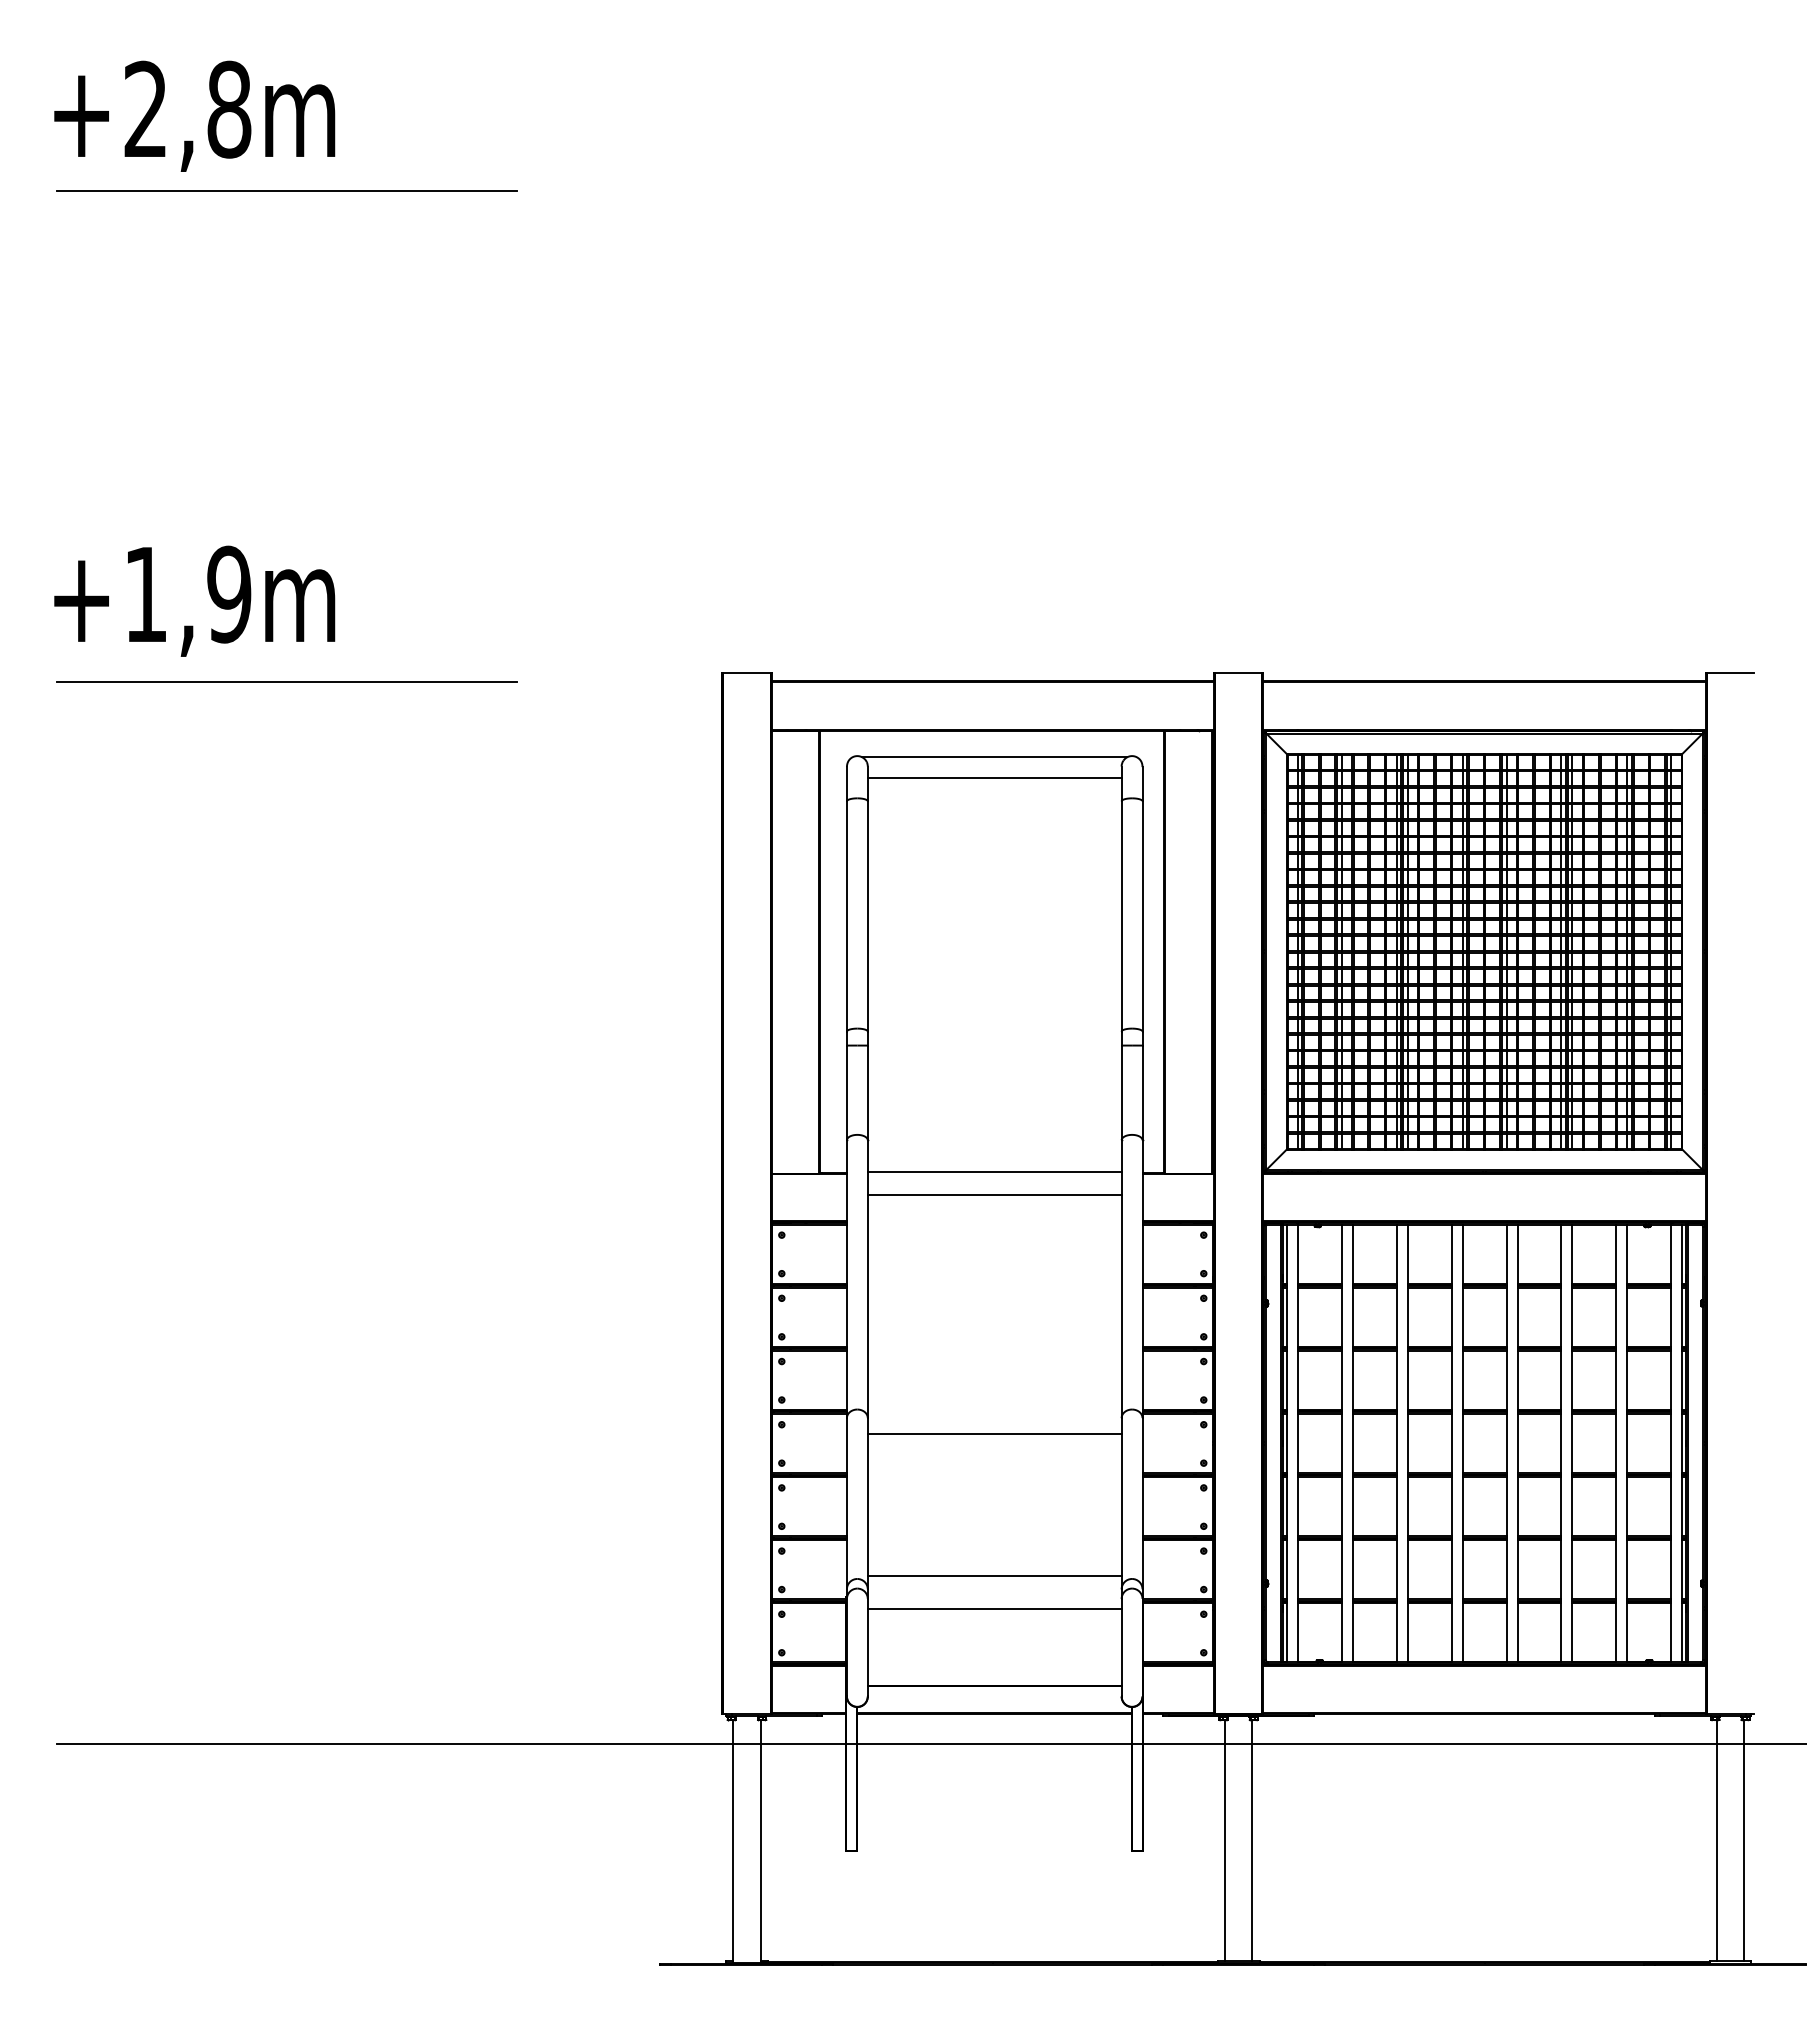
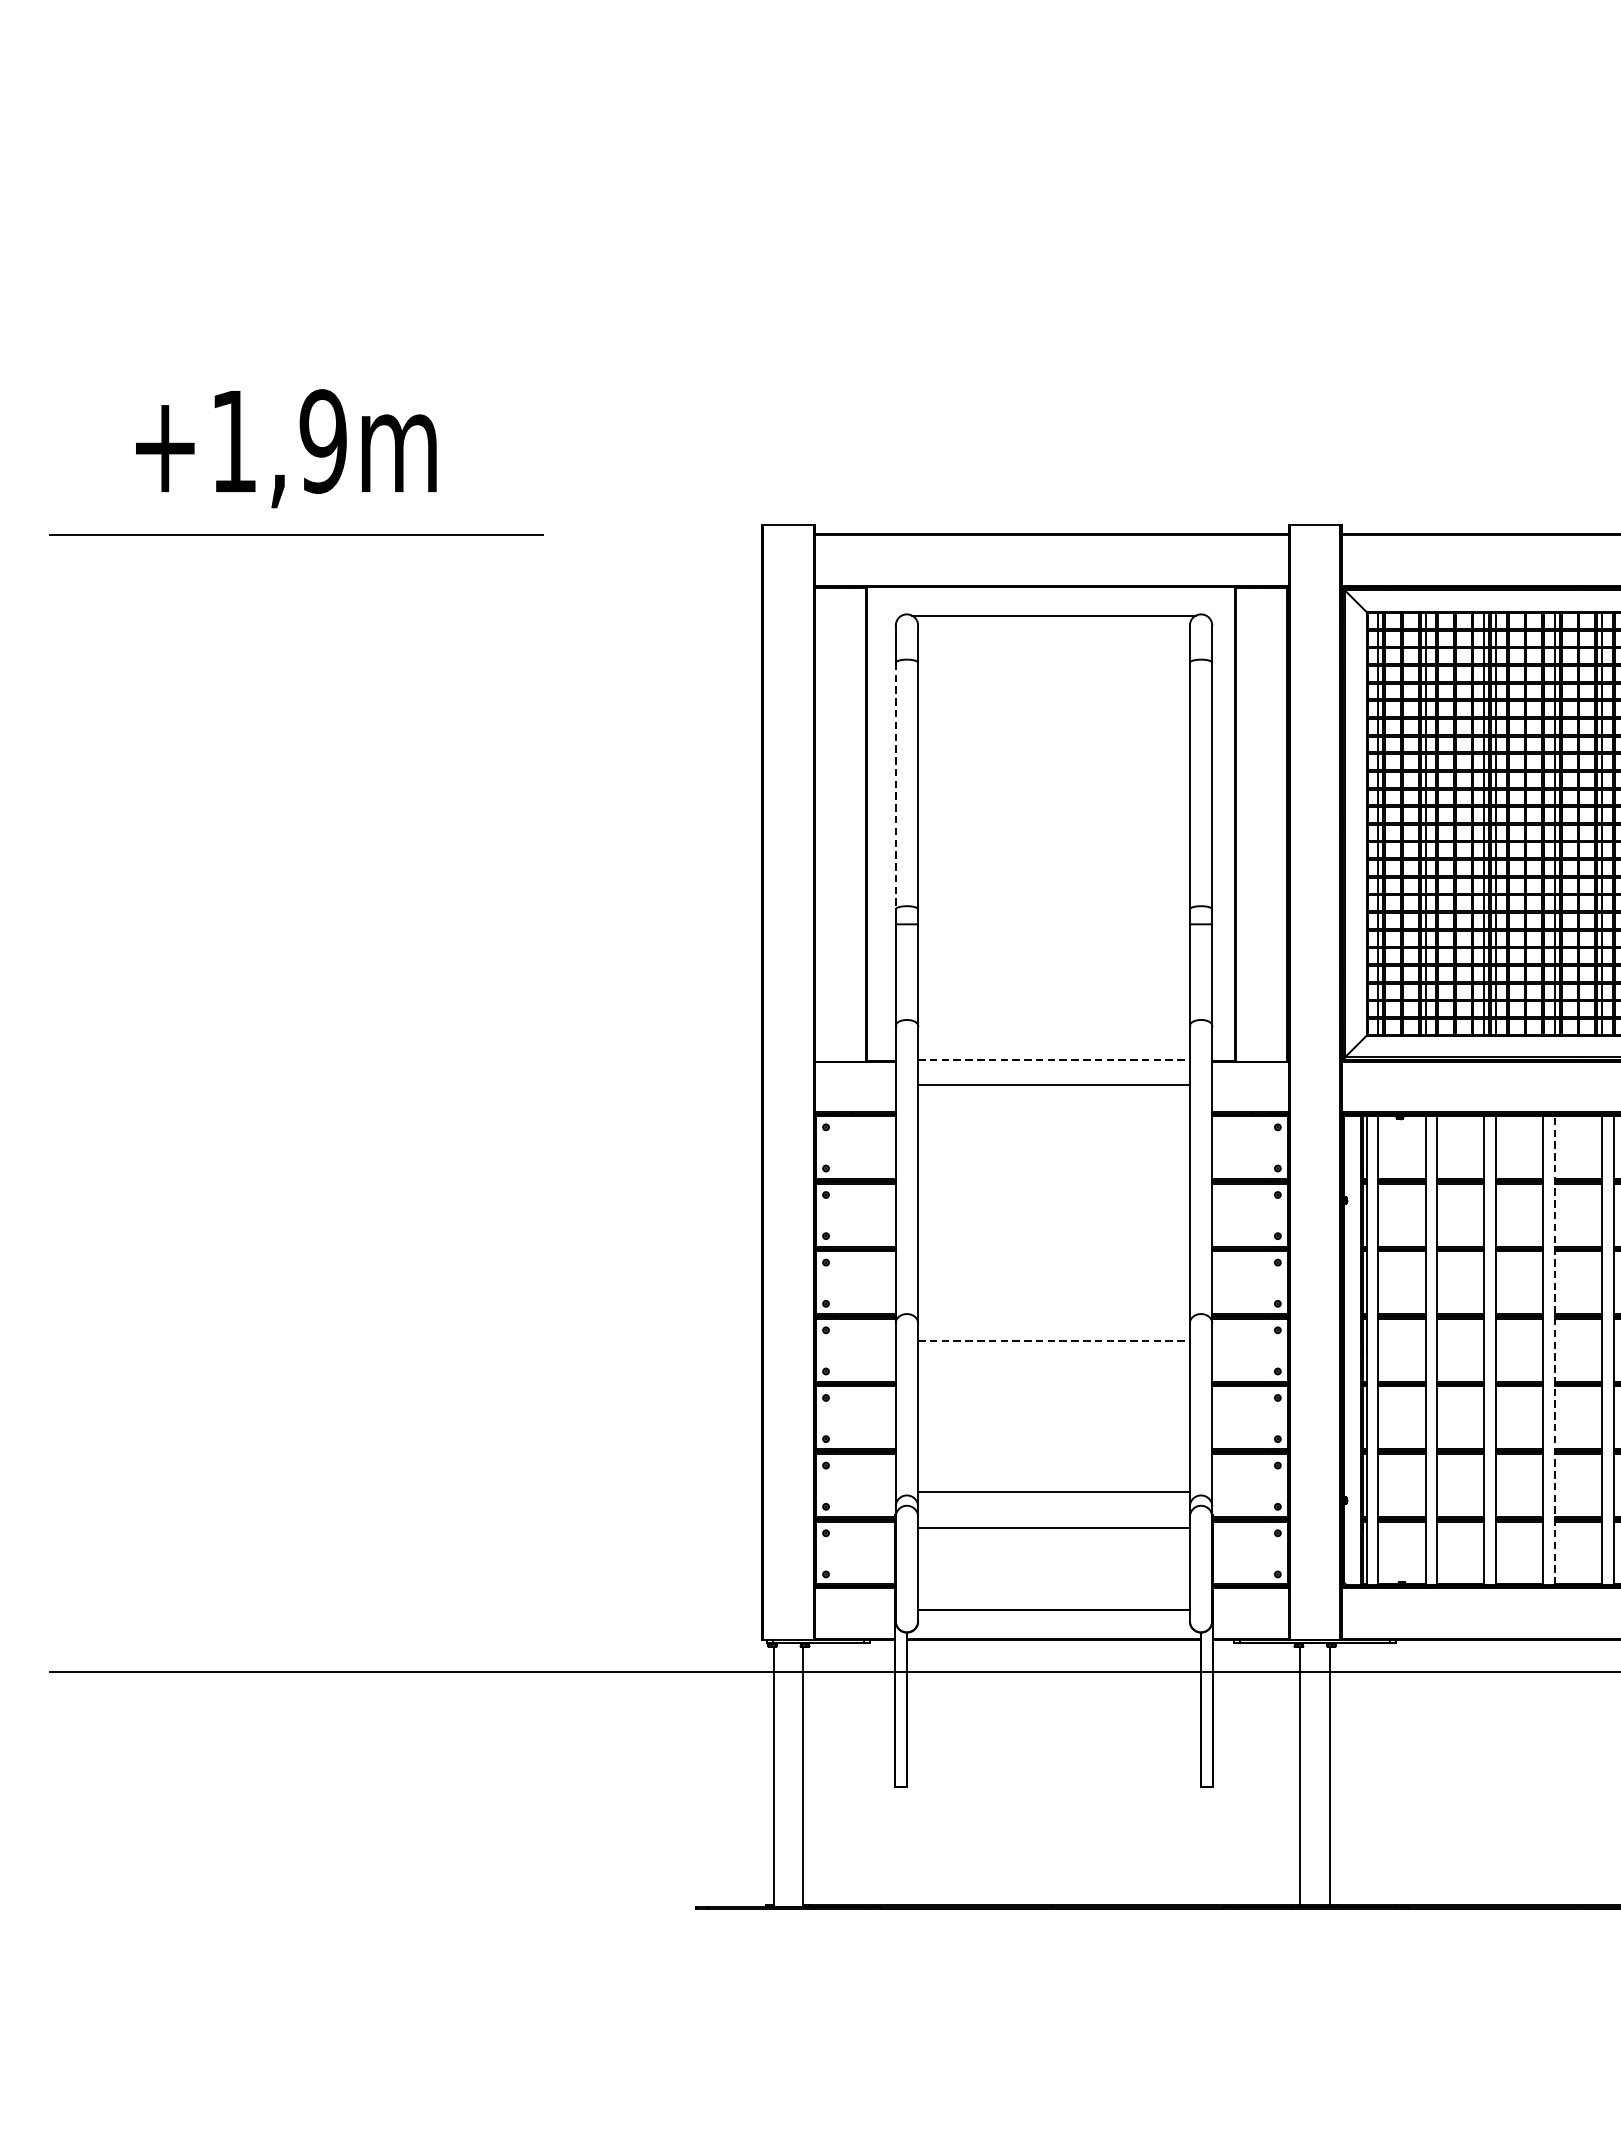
line: (287, 190) -> (296, 8), removed
text: (194, 600) -> (286, 447), moved
line: (994, 778) -> (1053, 638), removed
line: (846, 916) -> (895, 786), solid -> dashed
line: (994, 1172) -> (1053, 1060), solid -> dashed
line: (994, 1434) -> (1053, 1340), solid -> dashed
line: (1462, 1443) -> (1554, 1350), solid -> dashed

